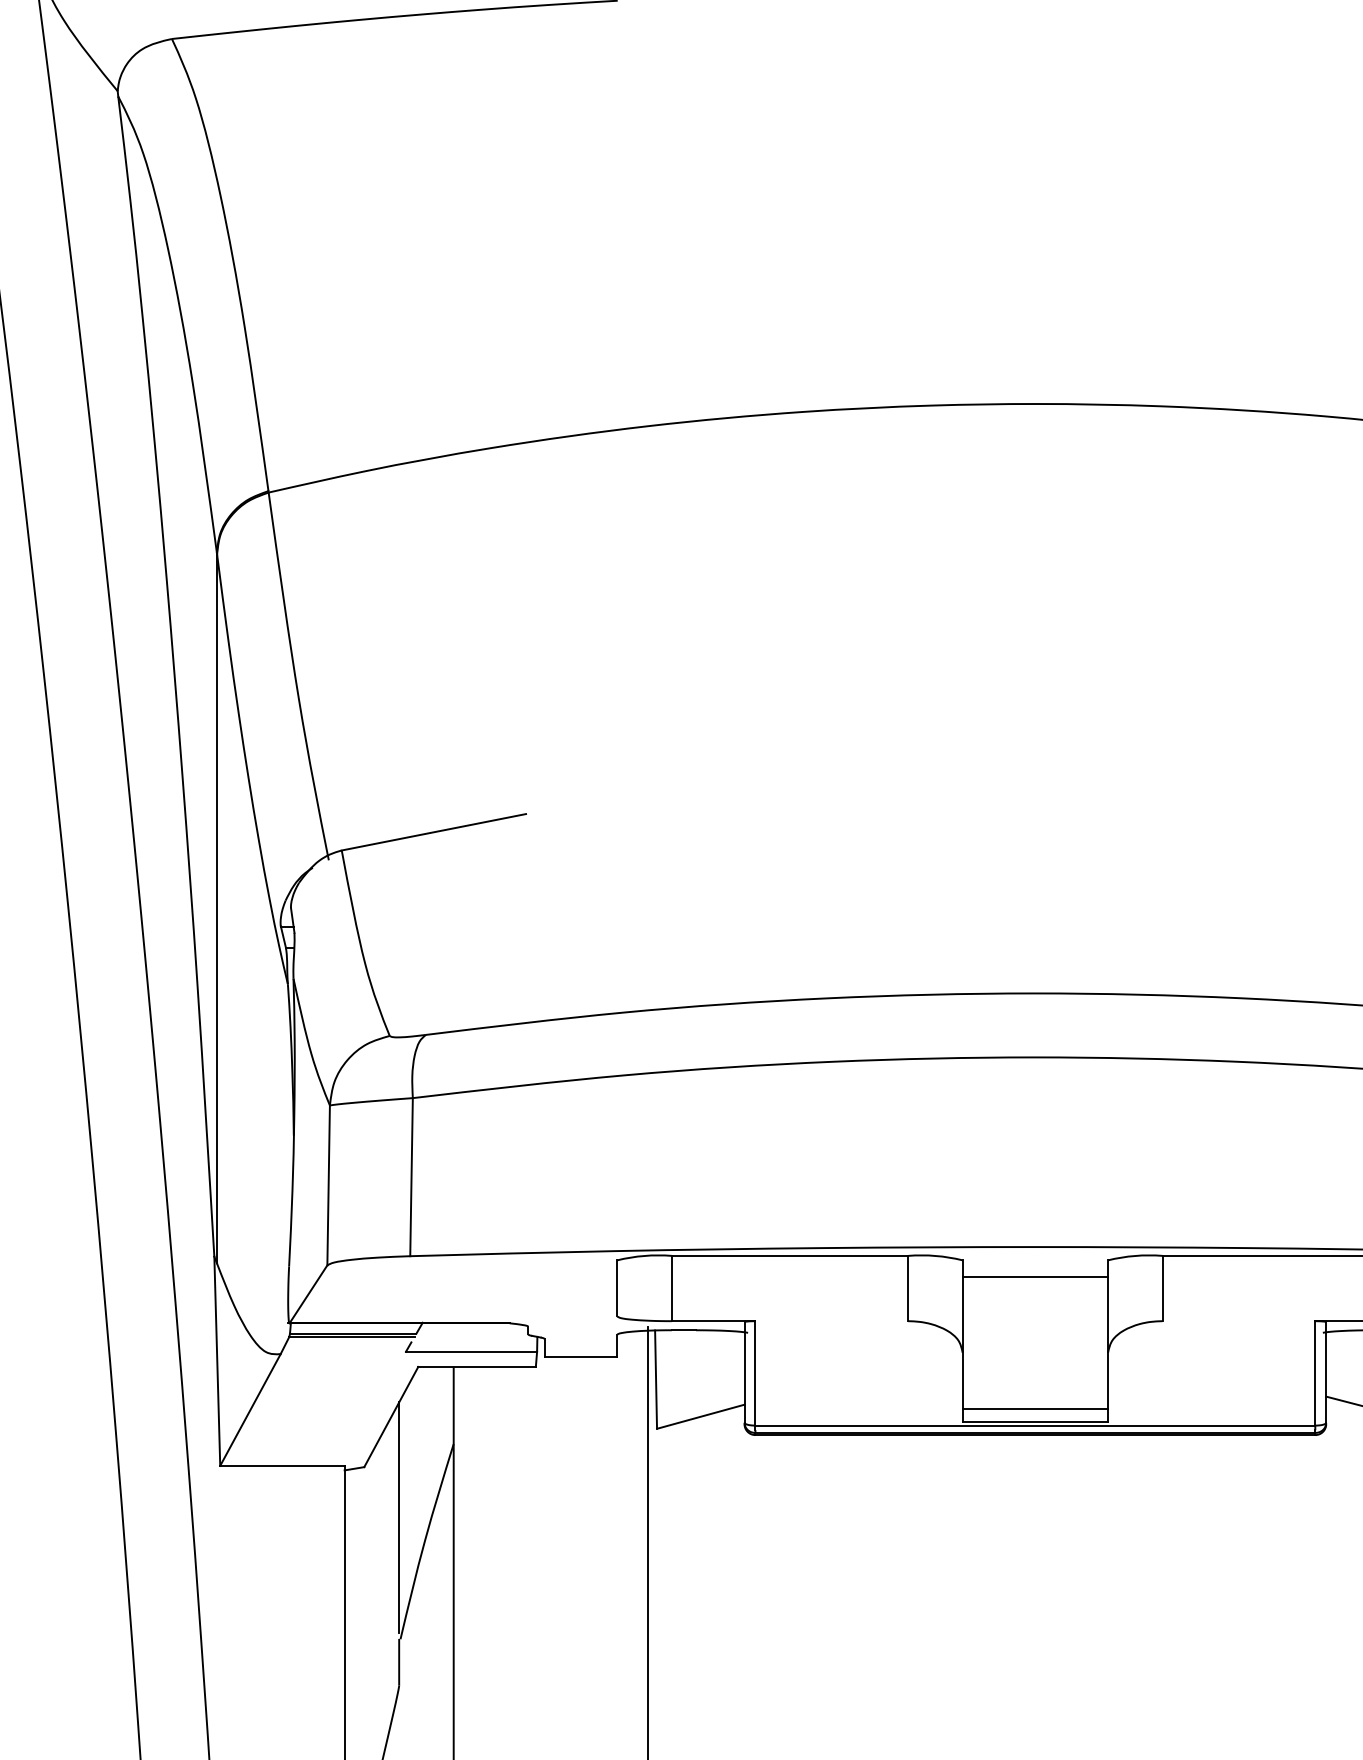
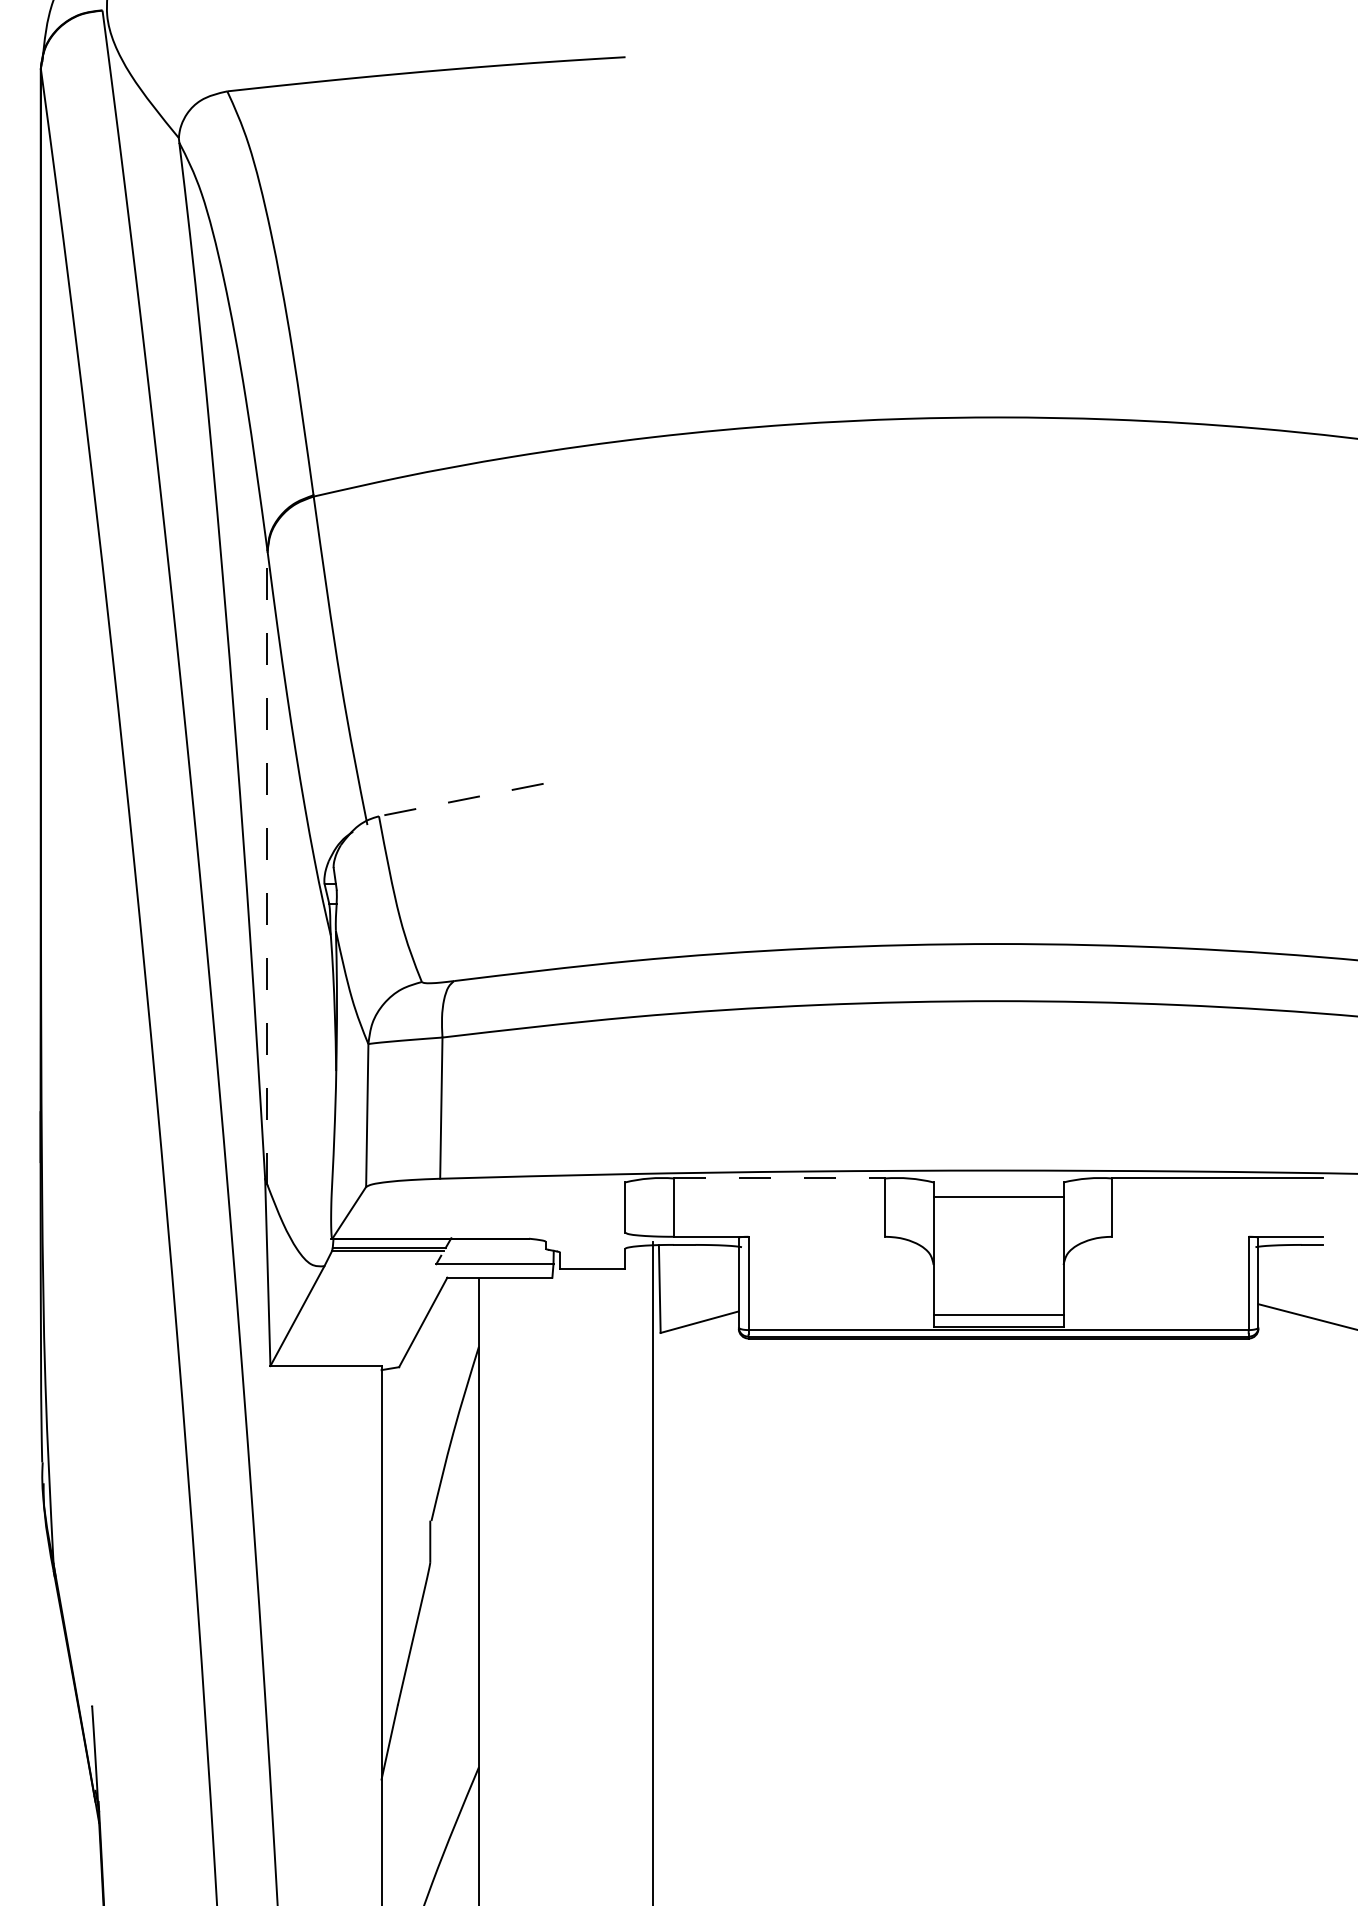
line: (434, 832) -> (461, 800), solid -> dashed
line: (216, 907) -> (267, 867), solid -> dashed
line: (790, 1255) -> (779, 1178), solid -> dashed
line: (399, 1516) -> (430, 1411), removed

